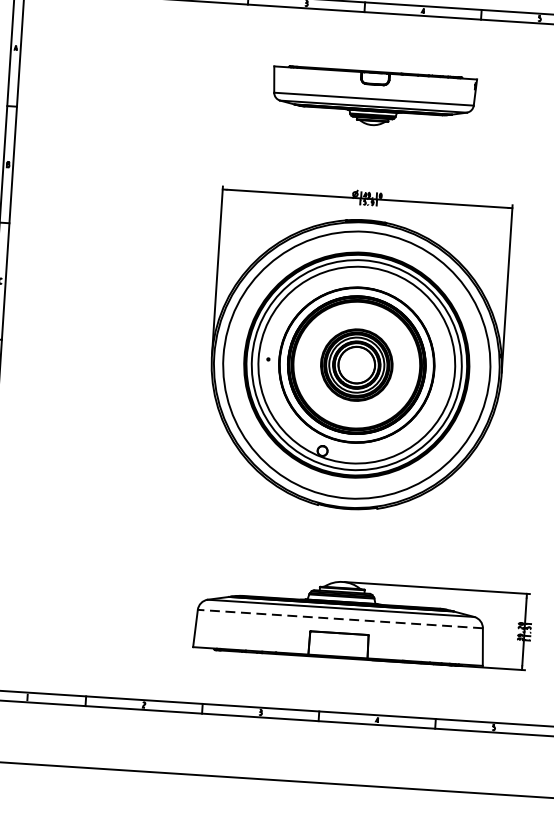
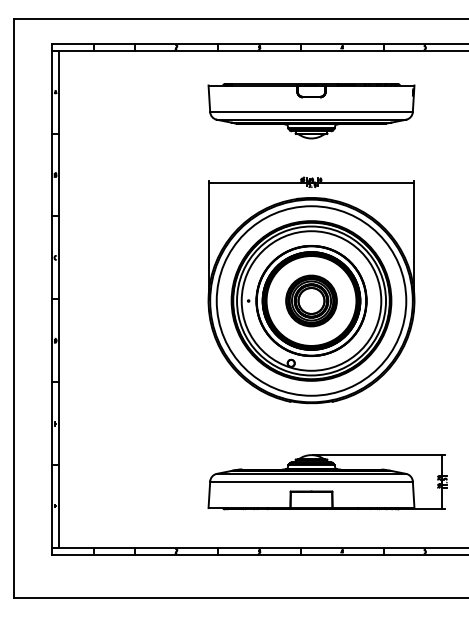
part: (374, 98) -> (311, 111), size x1.43
line: (340, 619) -> (311, 481), dashed -> solid

